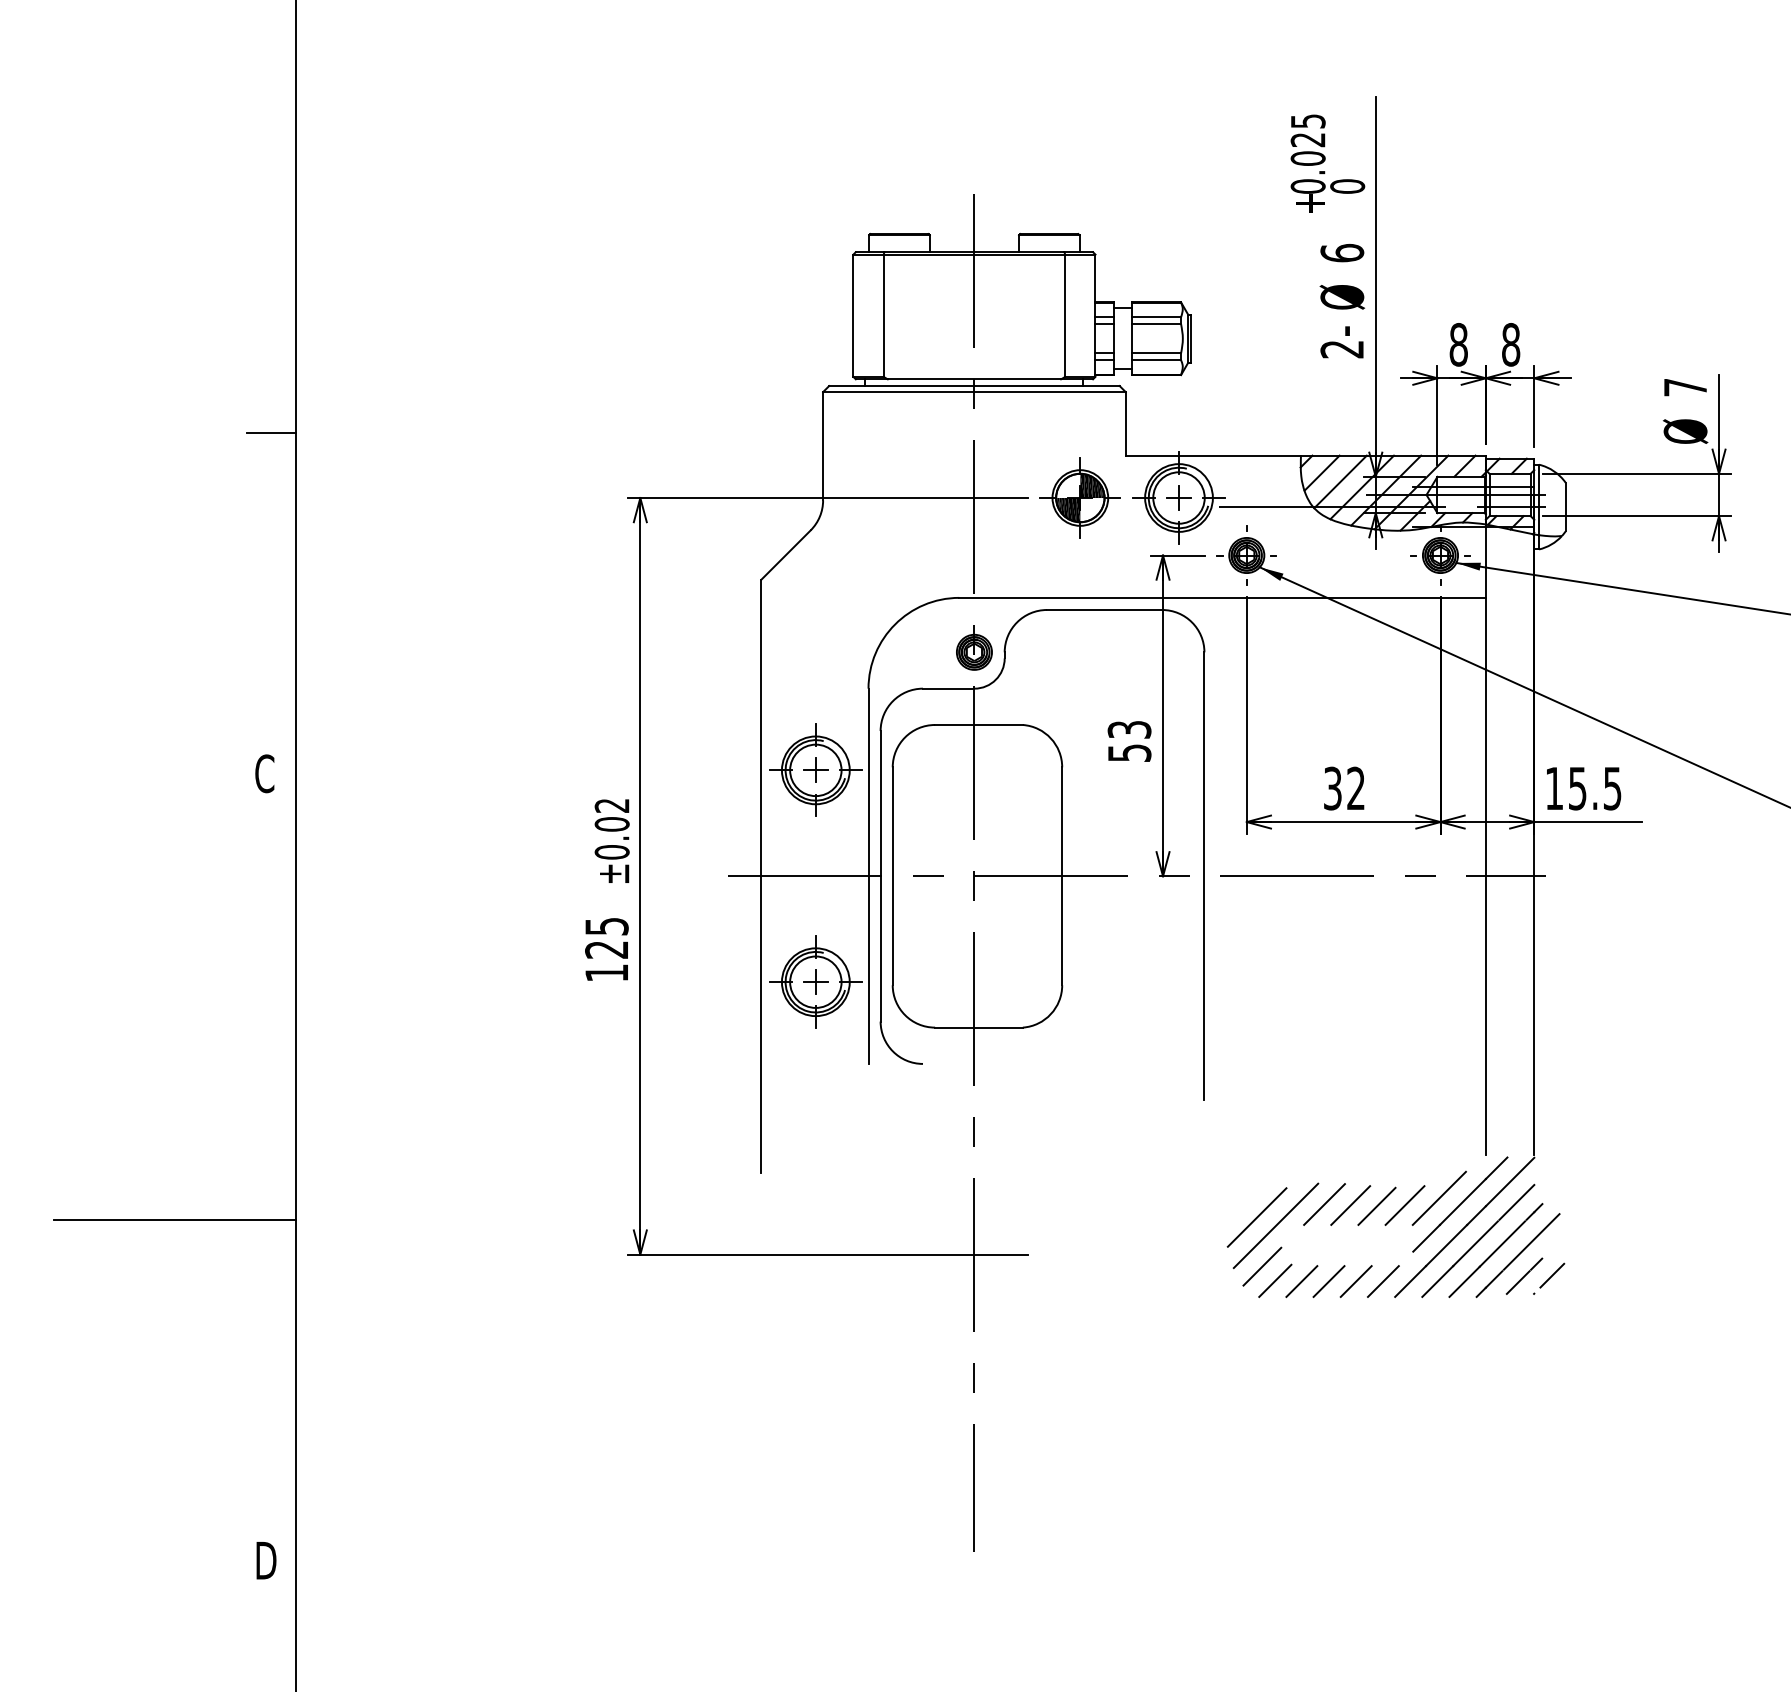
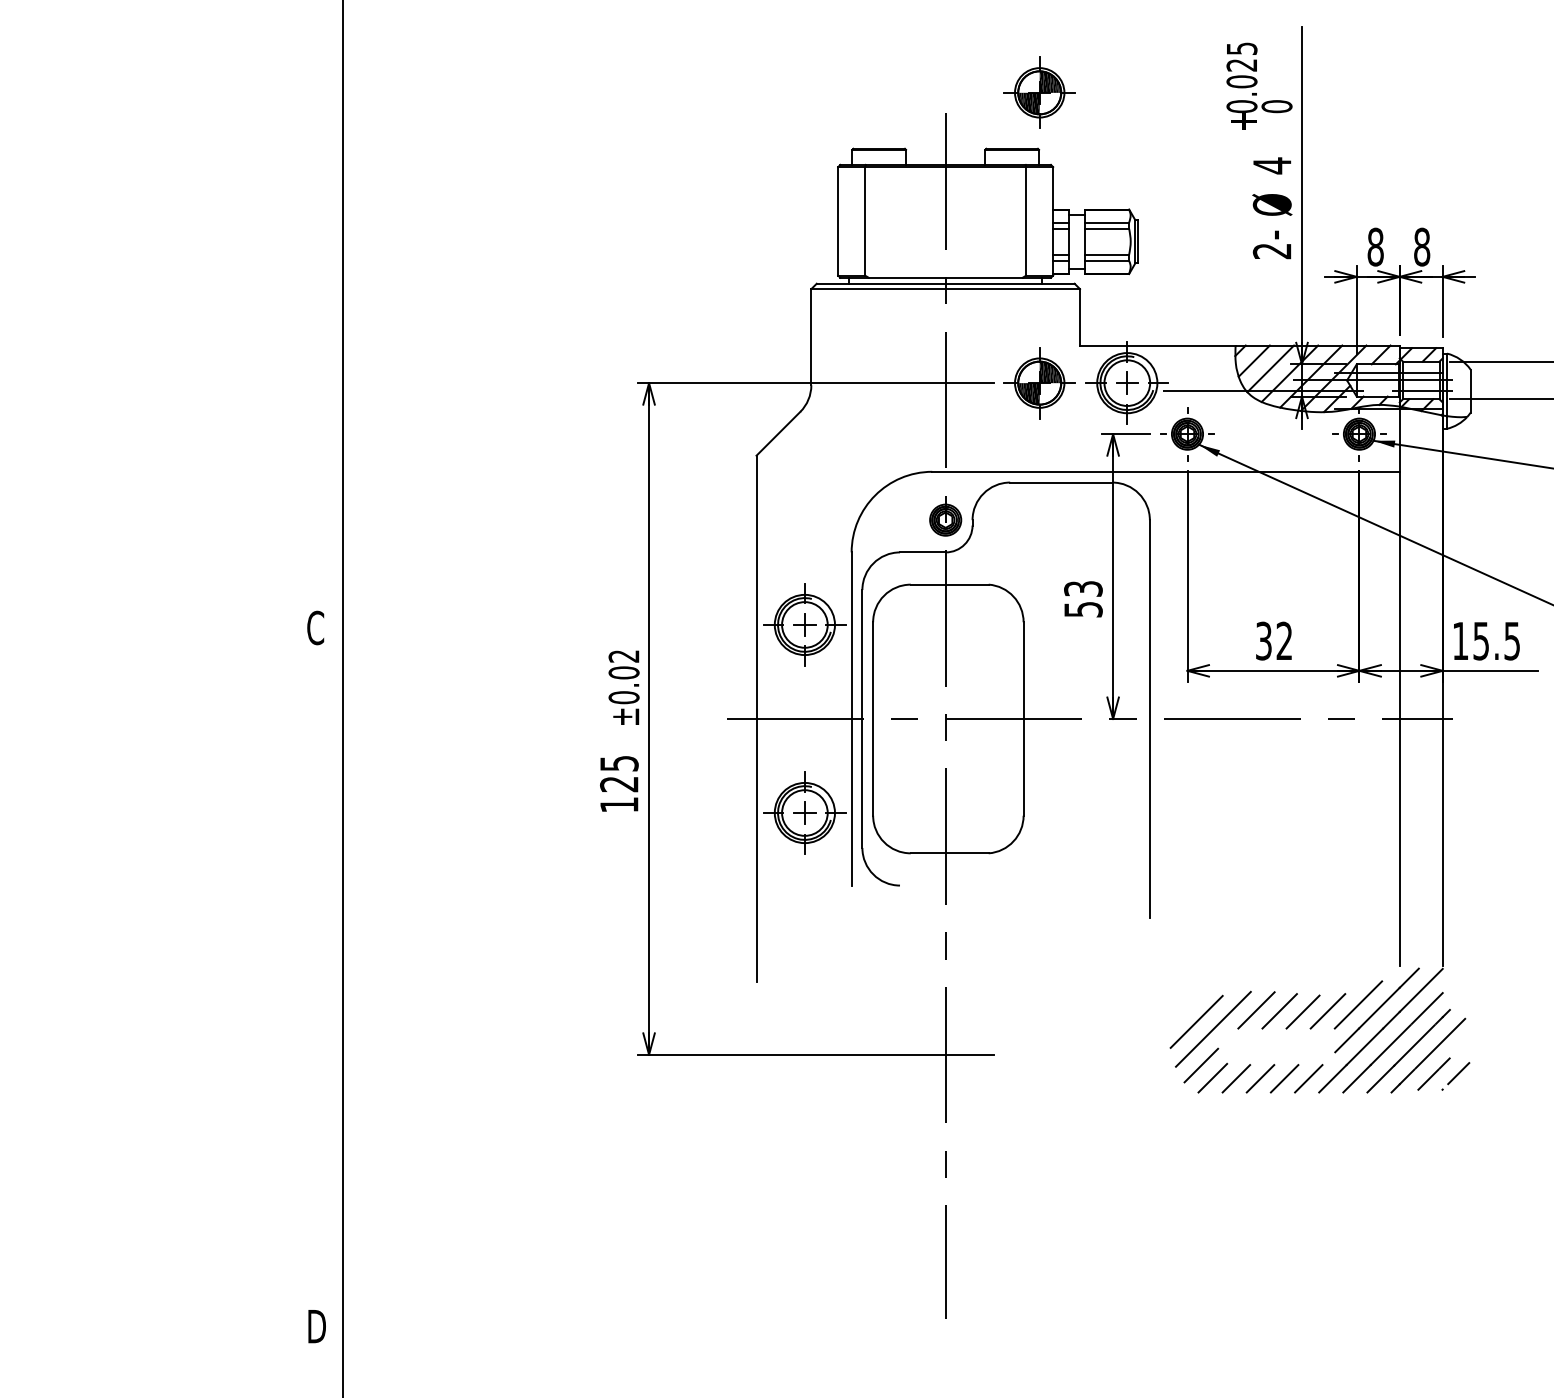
part: (1079, 170) -> (1038, 92), added
text: (1342, 252) -> (1272, 165), 6 -> 4
line: (271, 432) -> (321, 324), removed
line: (174, 1219) -> (235, 1023), removed

